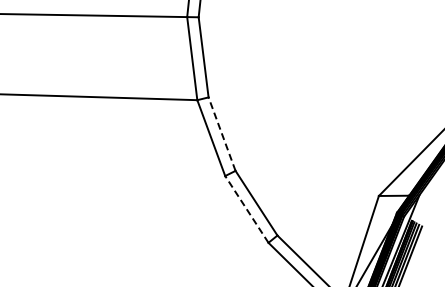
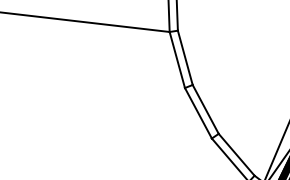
line: (221, 133) -> (184, 57), dashed -> solid
line: (246, 209) -> (198, 113), dashed -> solid

